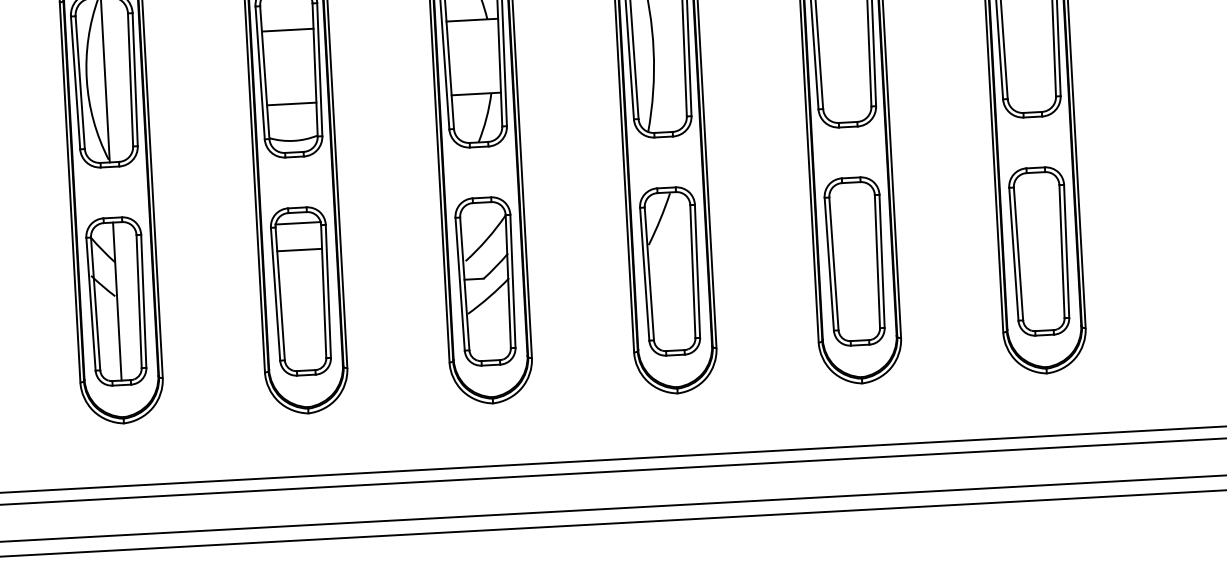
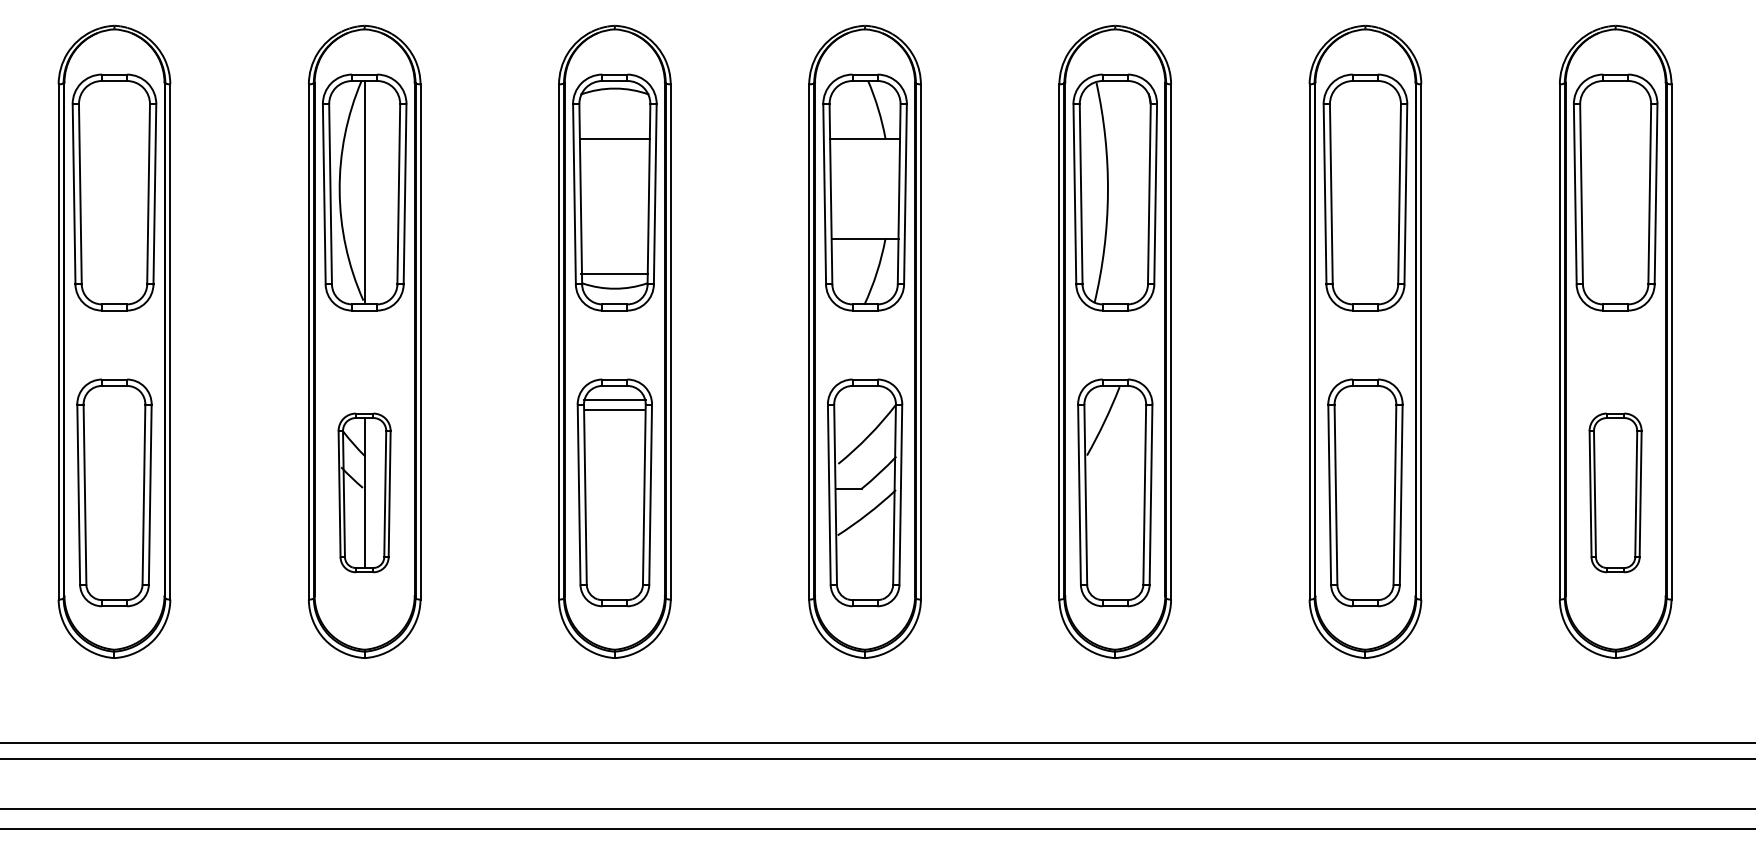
line: (291, 103) -> (614, 273), moved
line: (299, 249) -> (614, 409), moved
part: (1040, 251) -> (1615, 492), size x0.7
part: (117, 301) -> (364, 492), size x0.7

